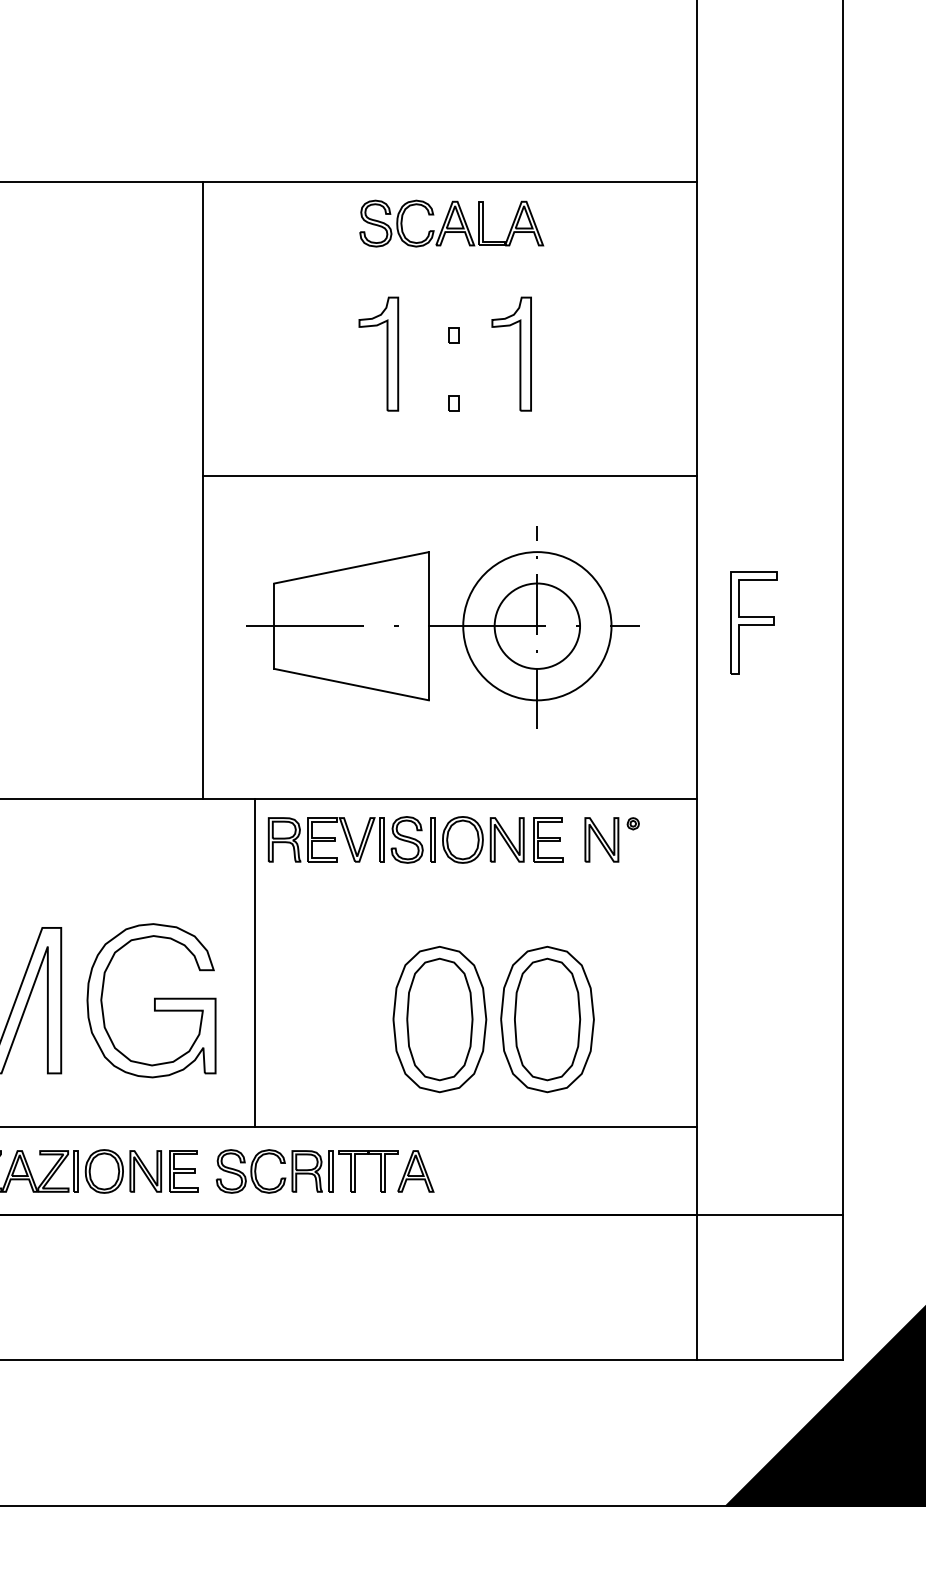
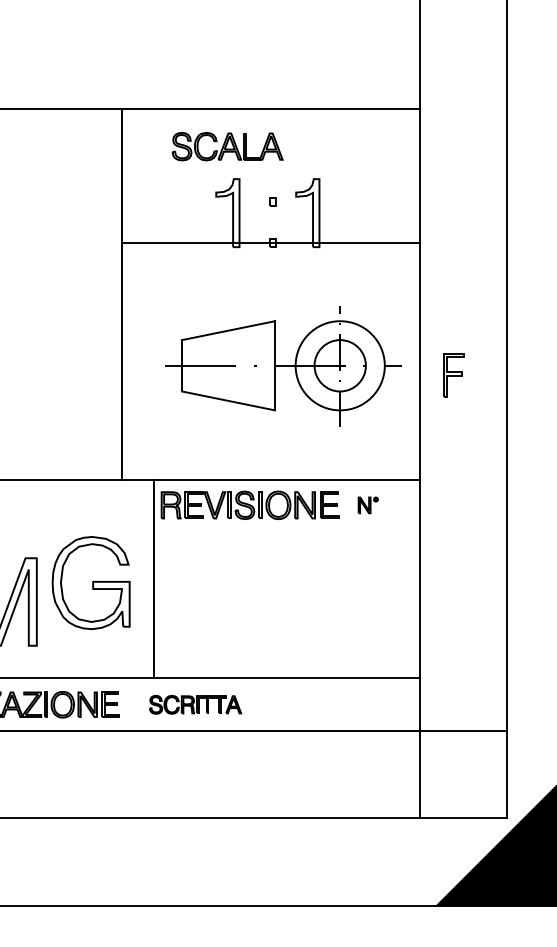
part: (451, 223) -> (227, 146), moved
line: (449, 476) -> (270, 243), moved
part: (753, 622) -> (453, 374), size x0.7
part: (443, 627) -> (283, 366), moved
part: (612, 840) -> (368, 505), size x0.6
part: (150, 999) -> (90, 582), moved
part: (492, 1018) -> (296, 612), removed
part: (325, 1171) -> (195, 704), size x0.7

